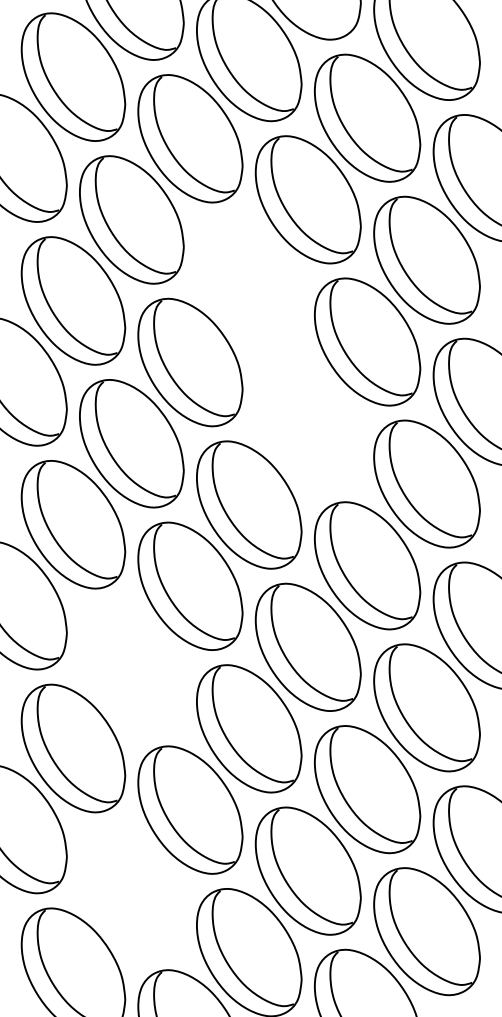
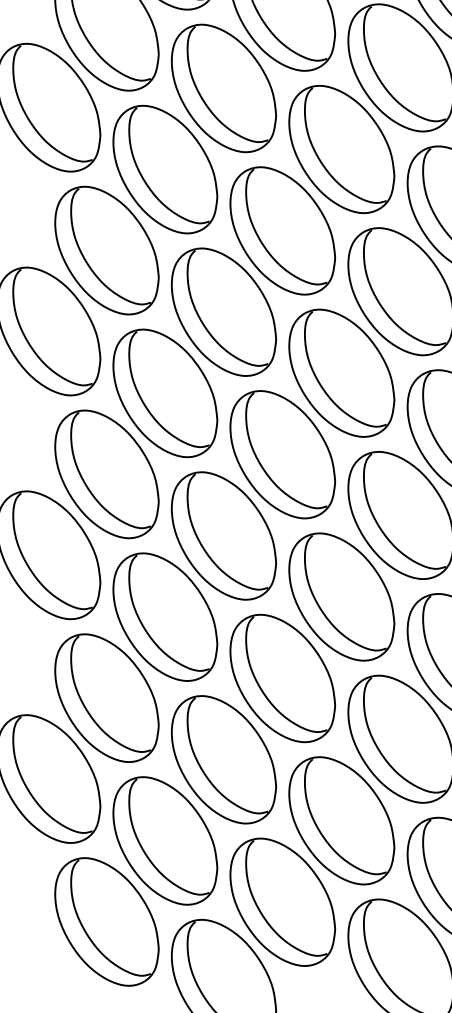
part: (249, 280) -> (283, 230), added
part: (307, 423) -> (341, 373), added
part: (131, 667) -> (165, 617), added
part: (131, 890) -> (165, 840), added

